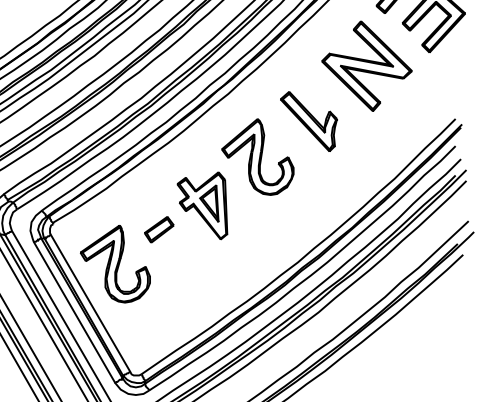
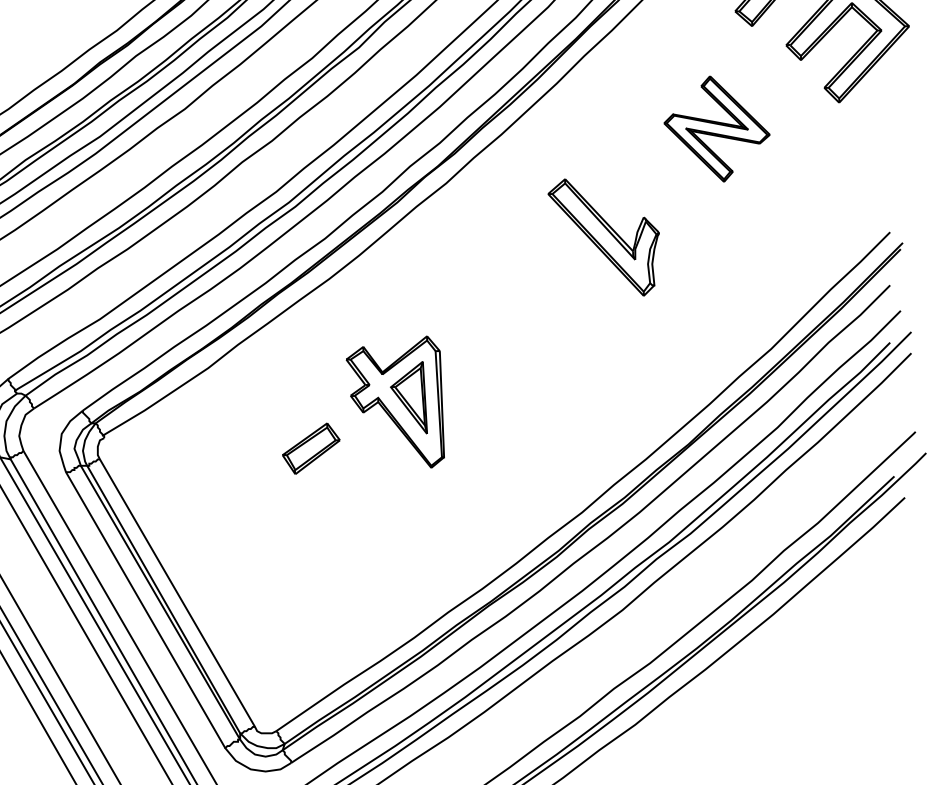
part: (366, 65) -> (716, 127), size x0.6
part: (257, 156) -> (503, 305), removed
part: (114, 263) -> (223, 514), removed

